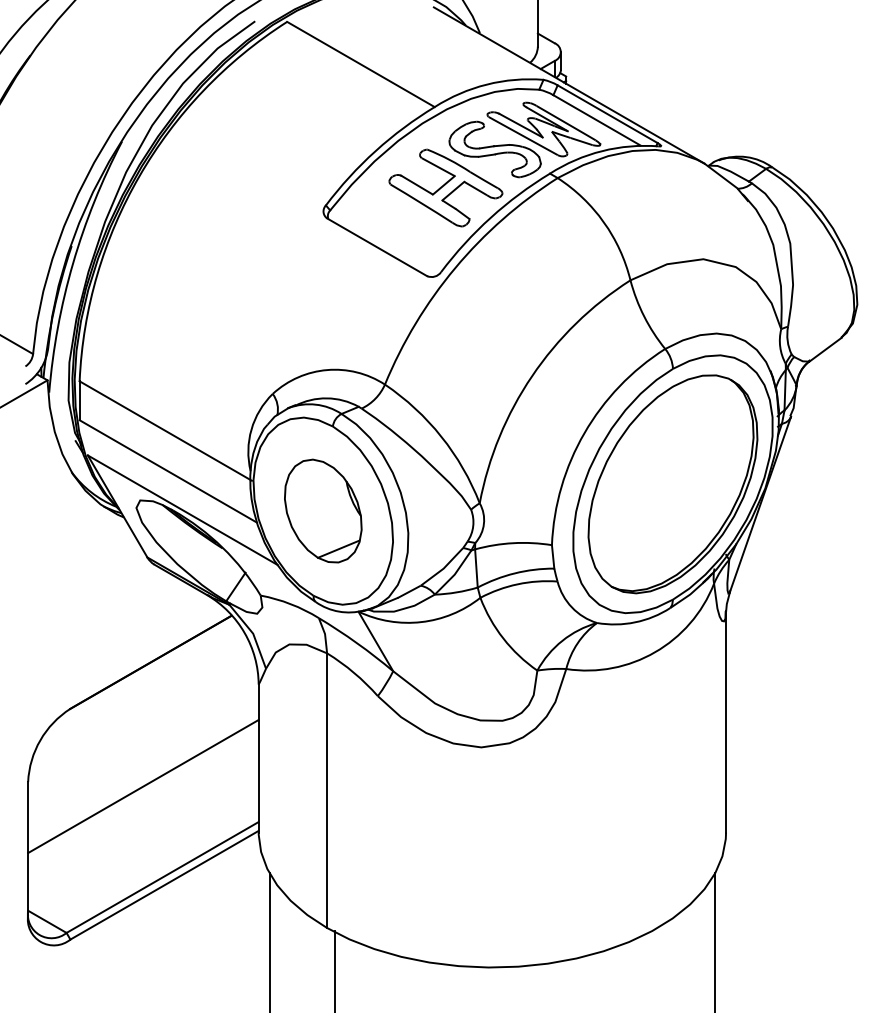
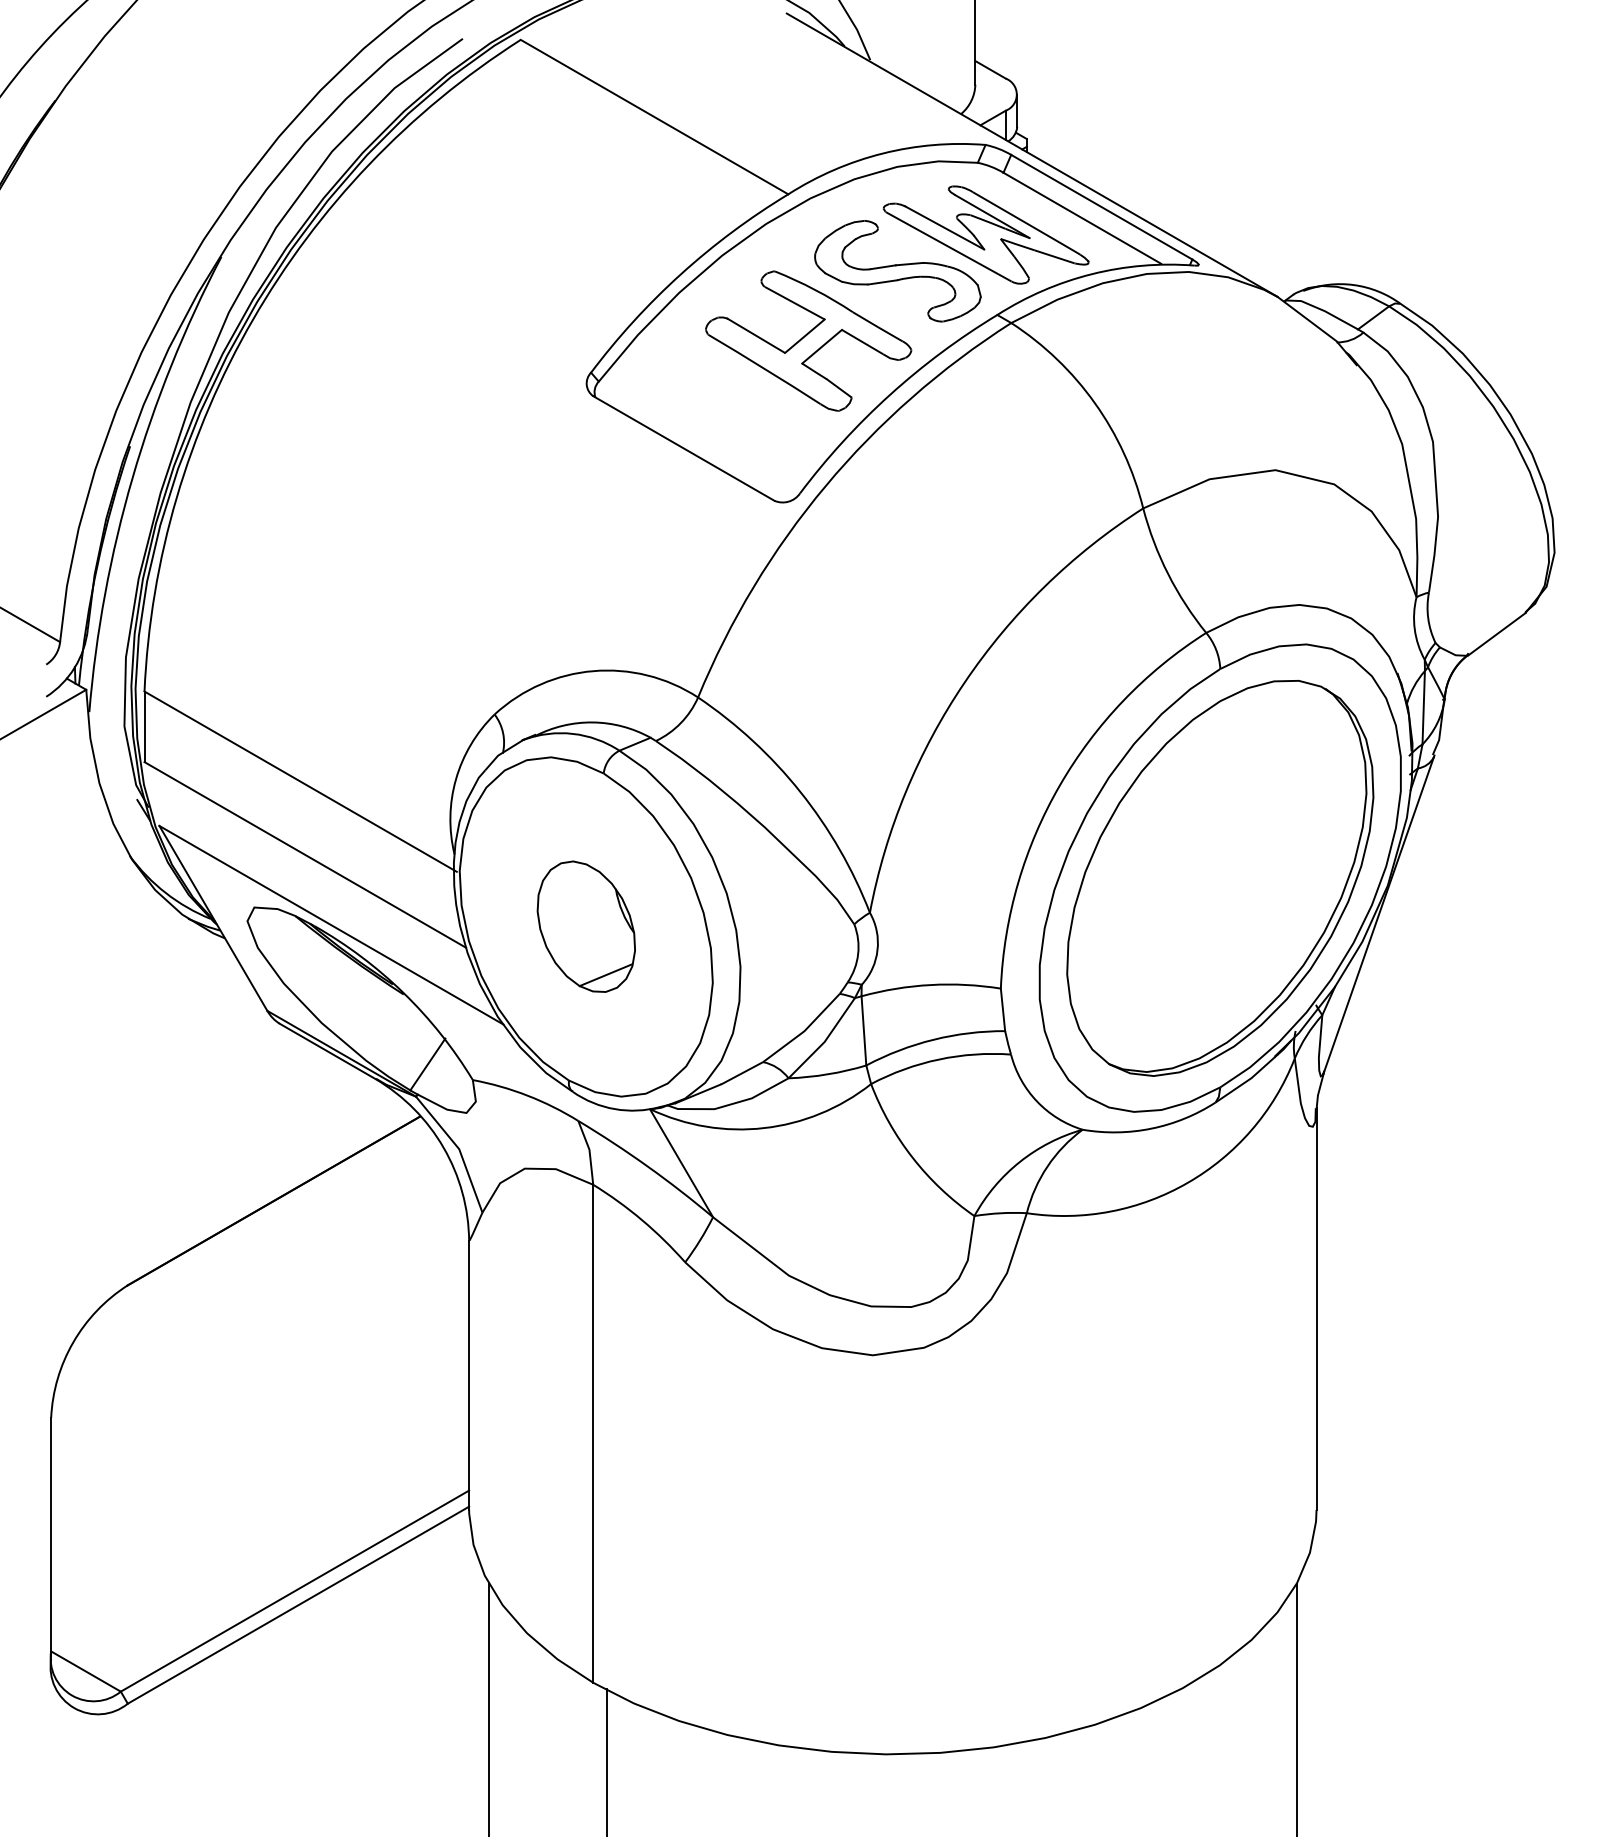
part: (323, 510) -> (586, 925), size x0.7
line: (143, 786) -> (260, 1426), removed

